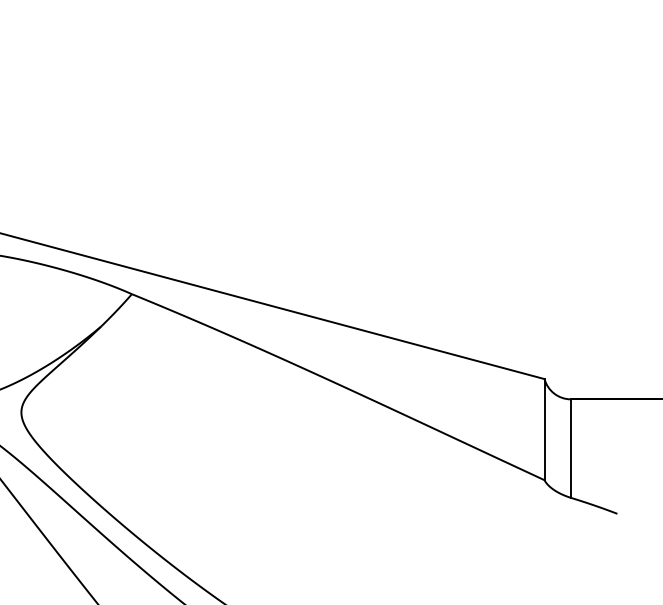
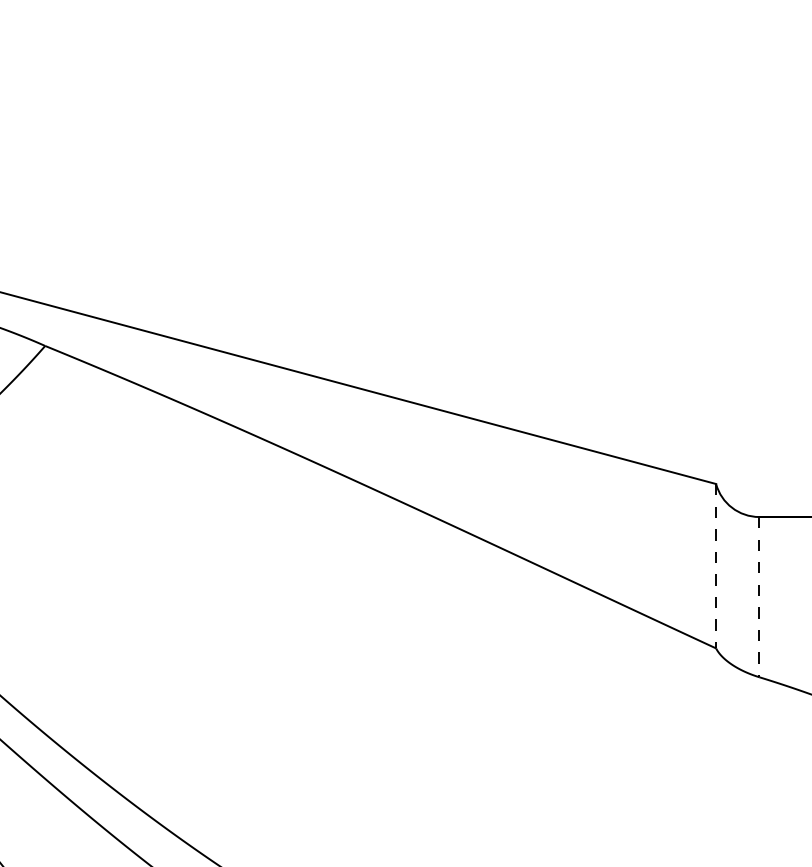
line: (544, 429) -> (716, 566), solid -> dashed
line: (571, 449) -> (759, 598), solid -> dashed

